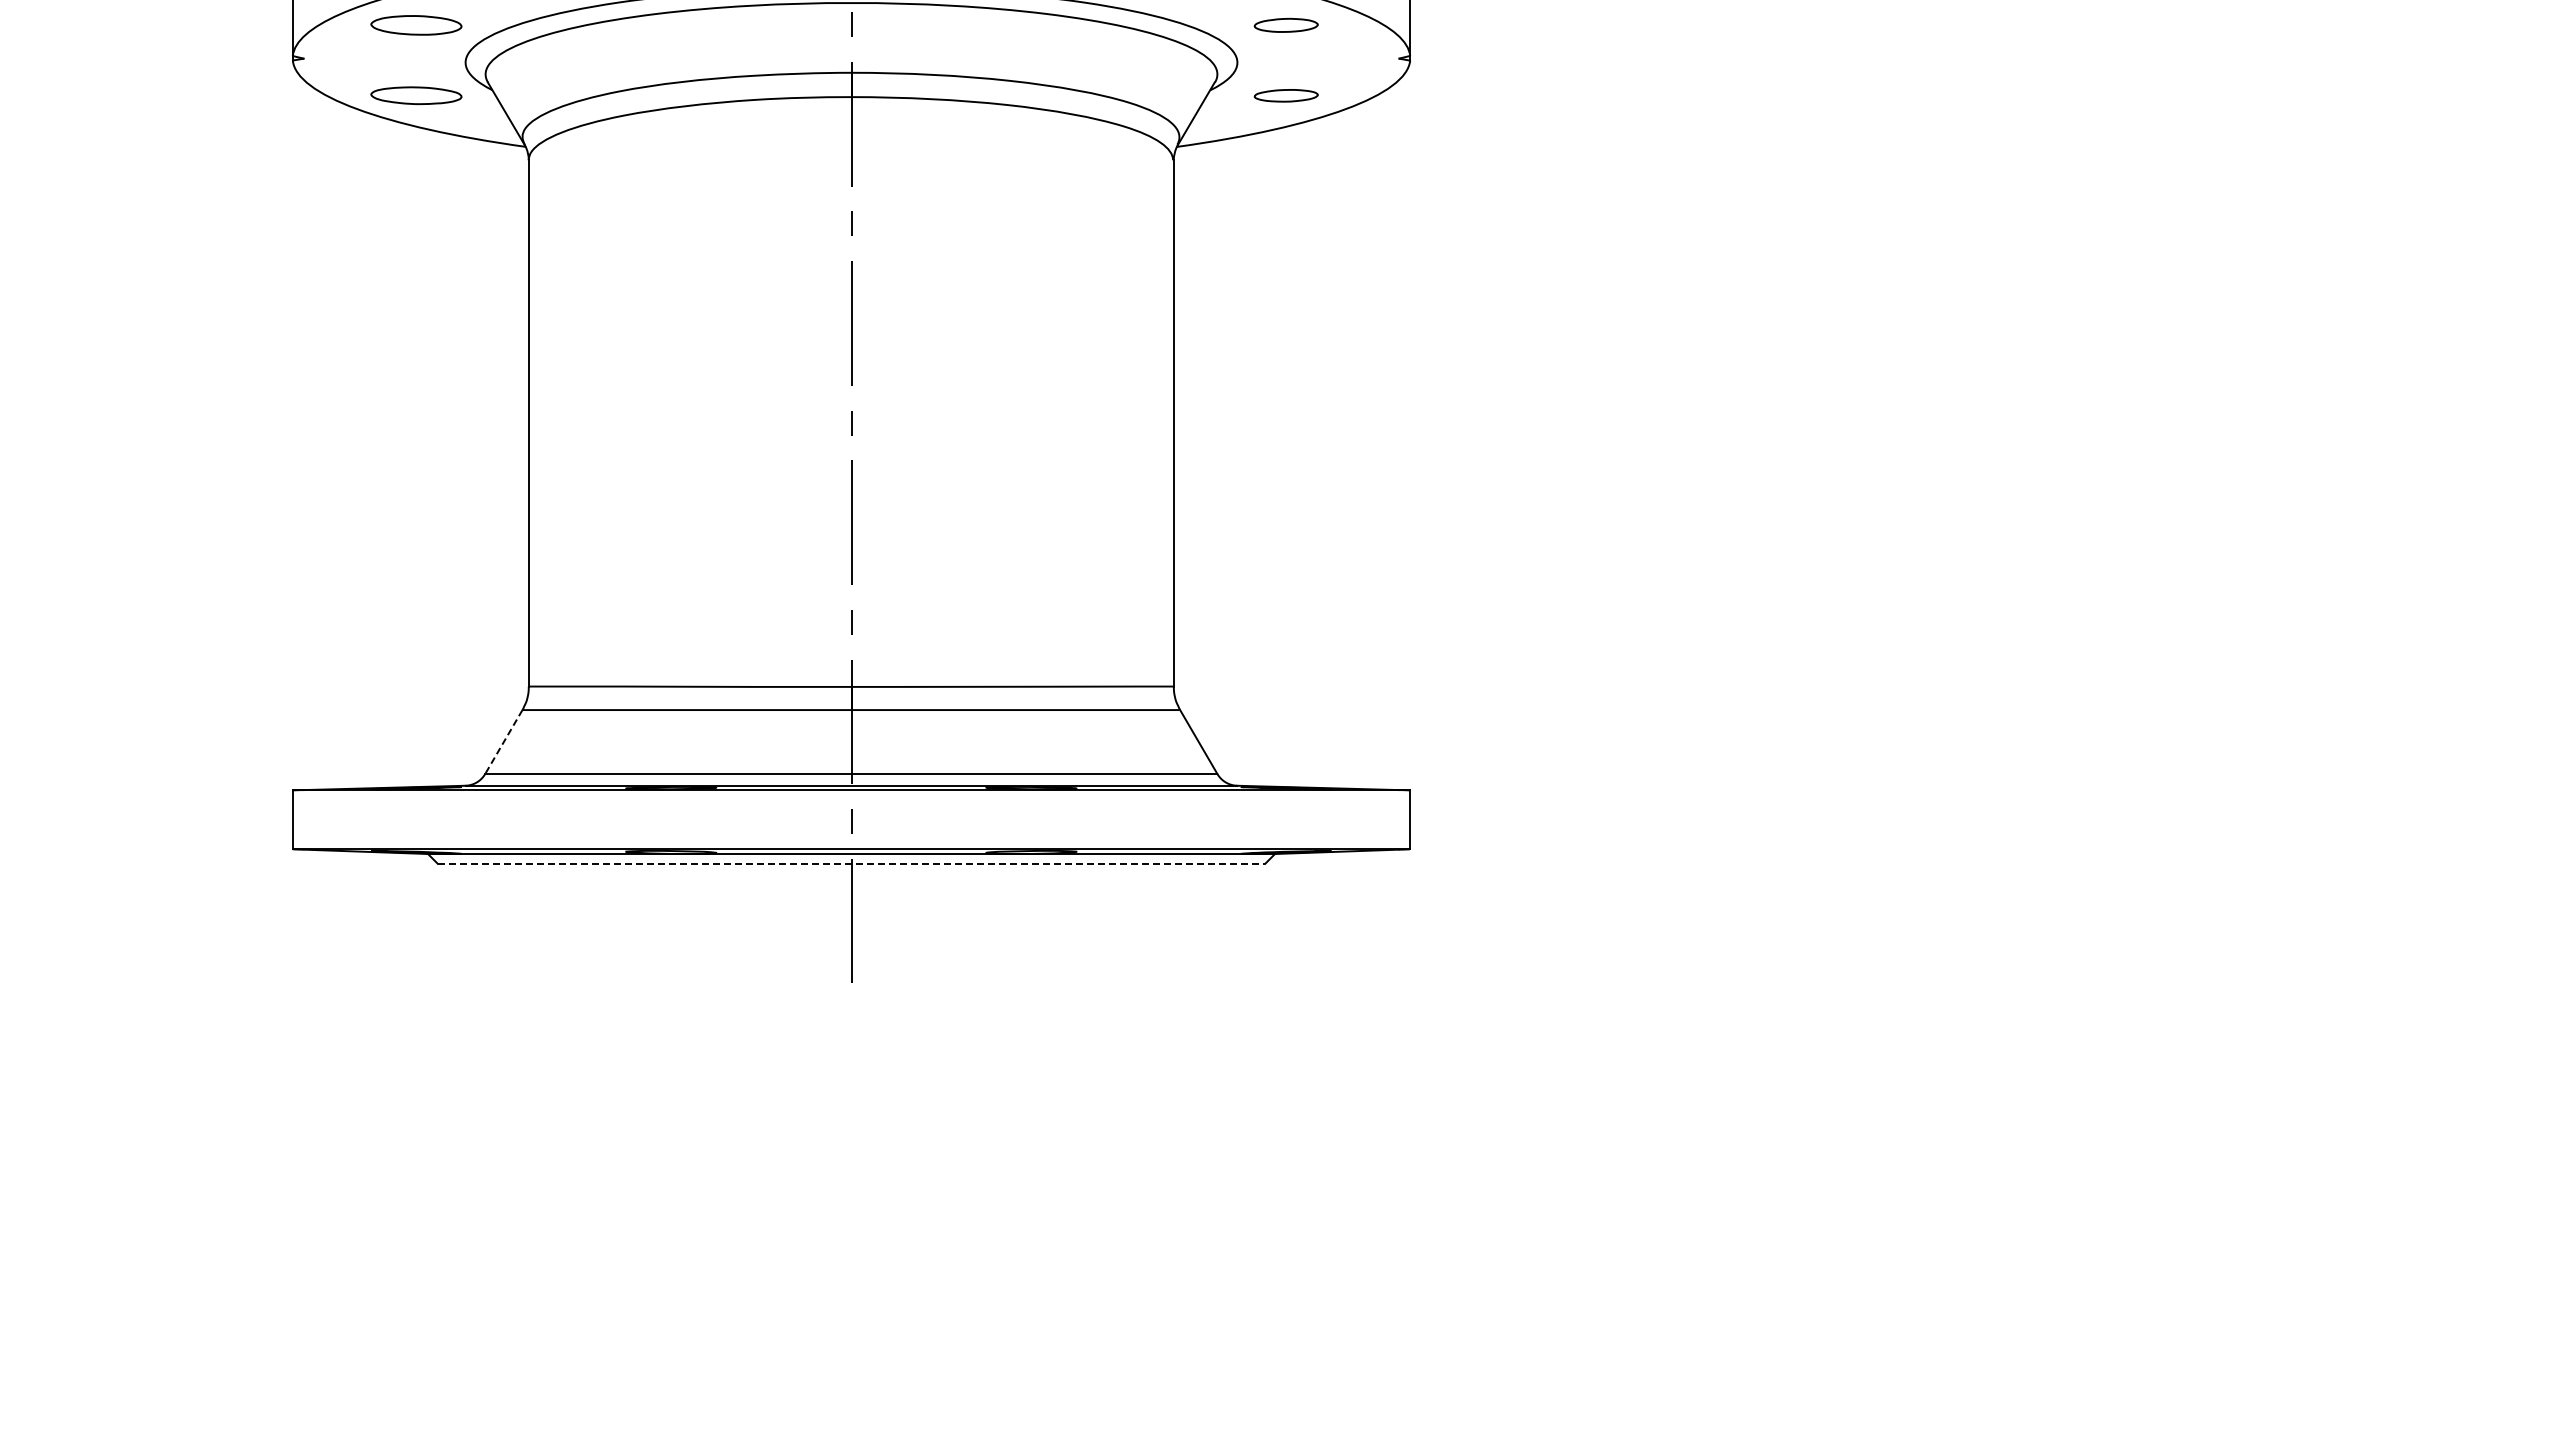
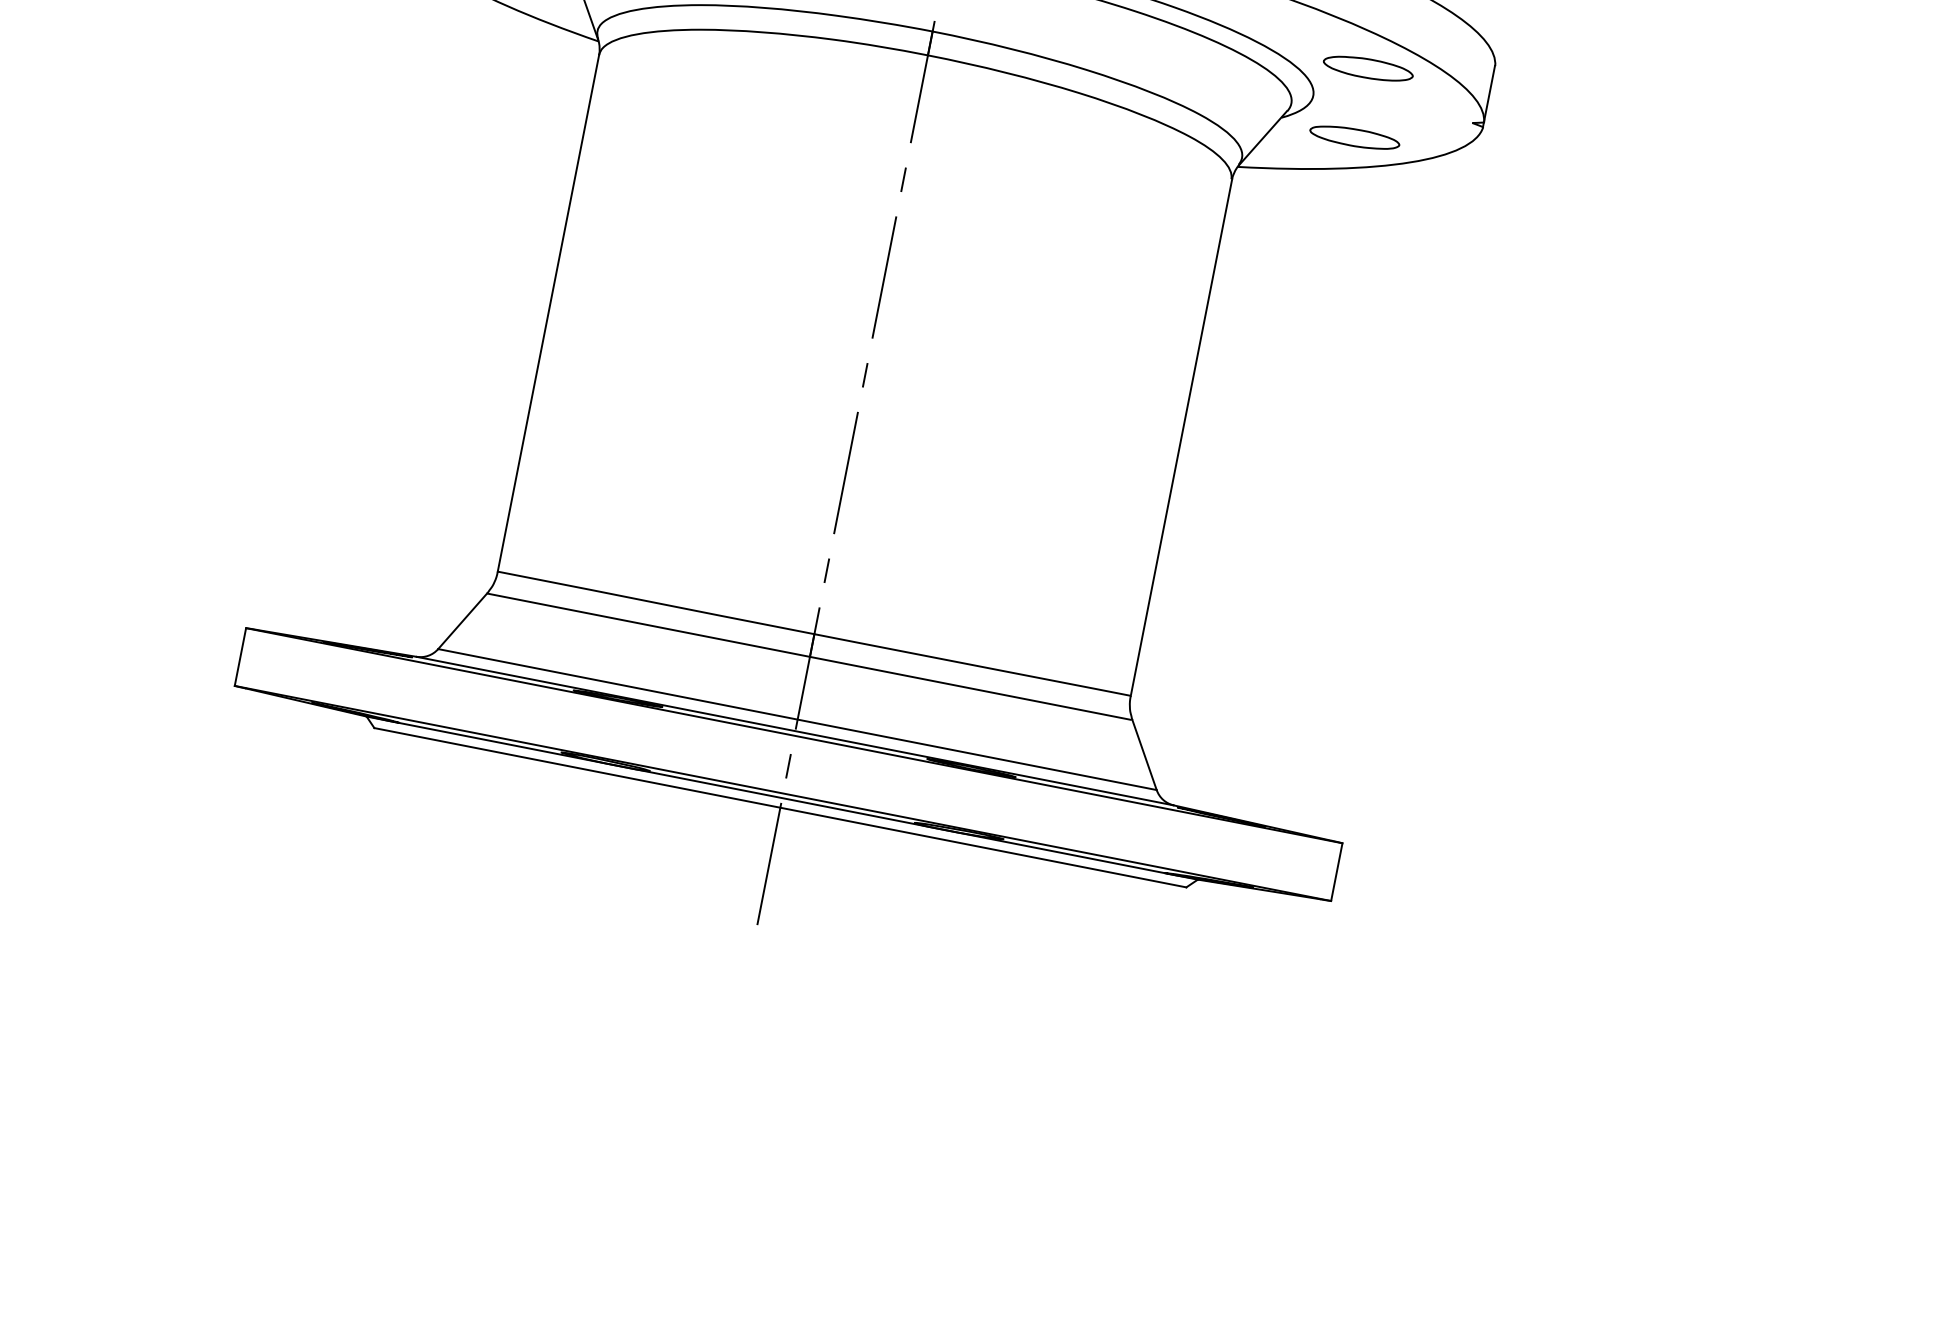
part: (1286, 25) -> (1368, 68), size x1.43
part: (1286, 95) -> (1355, 137), size x1.43
line: (503, 742) -> (462, 621), dashed -> solid
line: (851, 863) -> (780, 807), dashed -> solid

